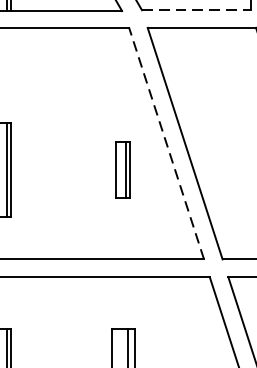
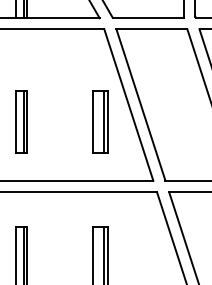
line: (196, 9) -> (148, 17), dashed -> solid
line: (166, 142) -> (128, 104), dashed -> solid
part: (123, 168) -> (100, 121), size x1.67

